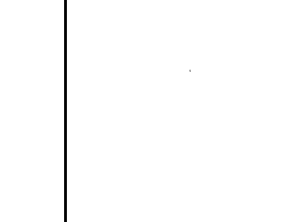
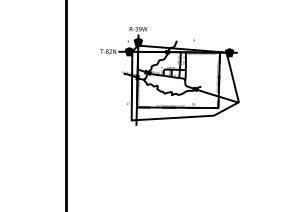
part: (166, 105) -> (169, 76), added

